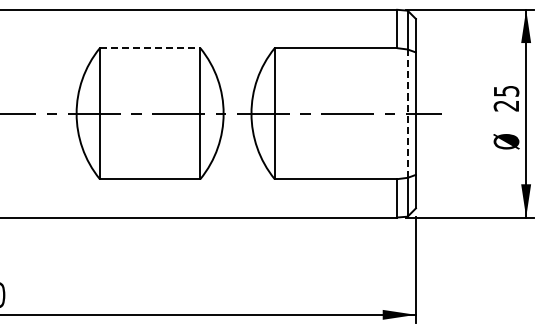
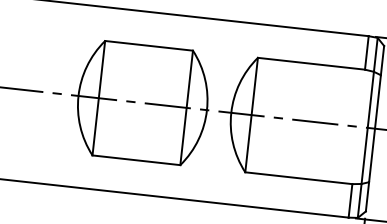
line: (150, 48) -> (149, 46), dashed -> solid
line: (407, 114) -> (367, 128), dashed -> solid

